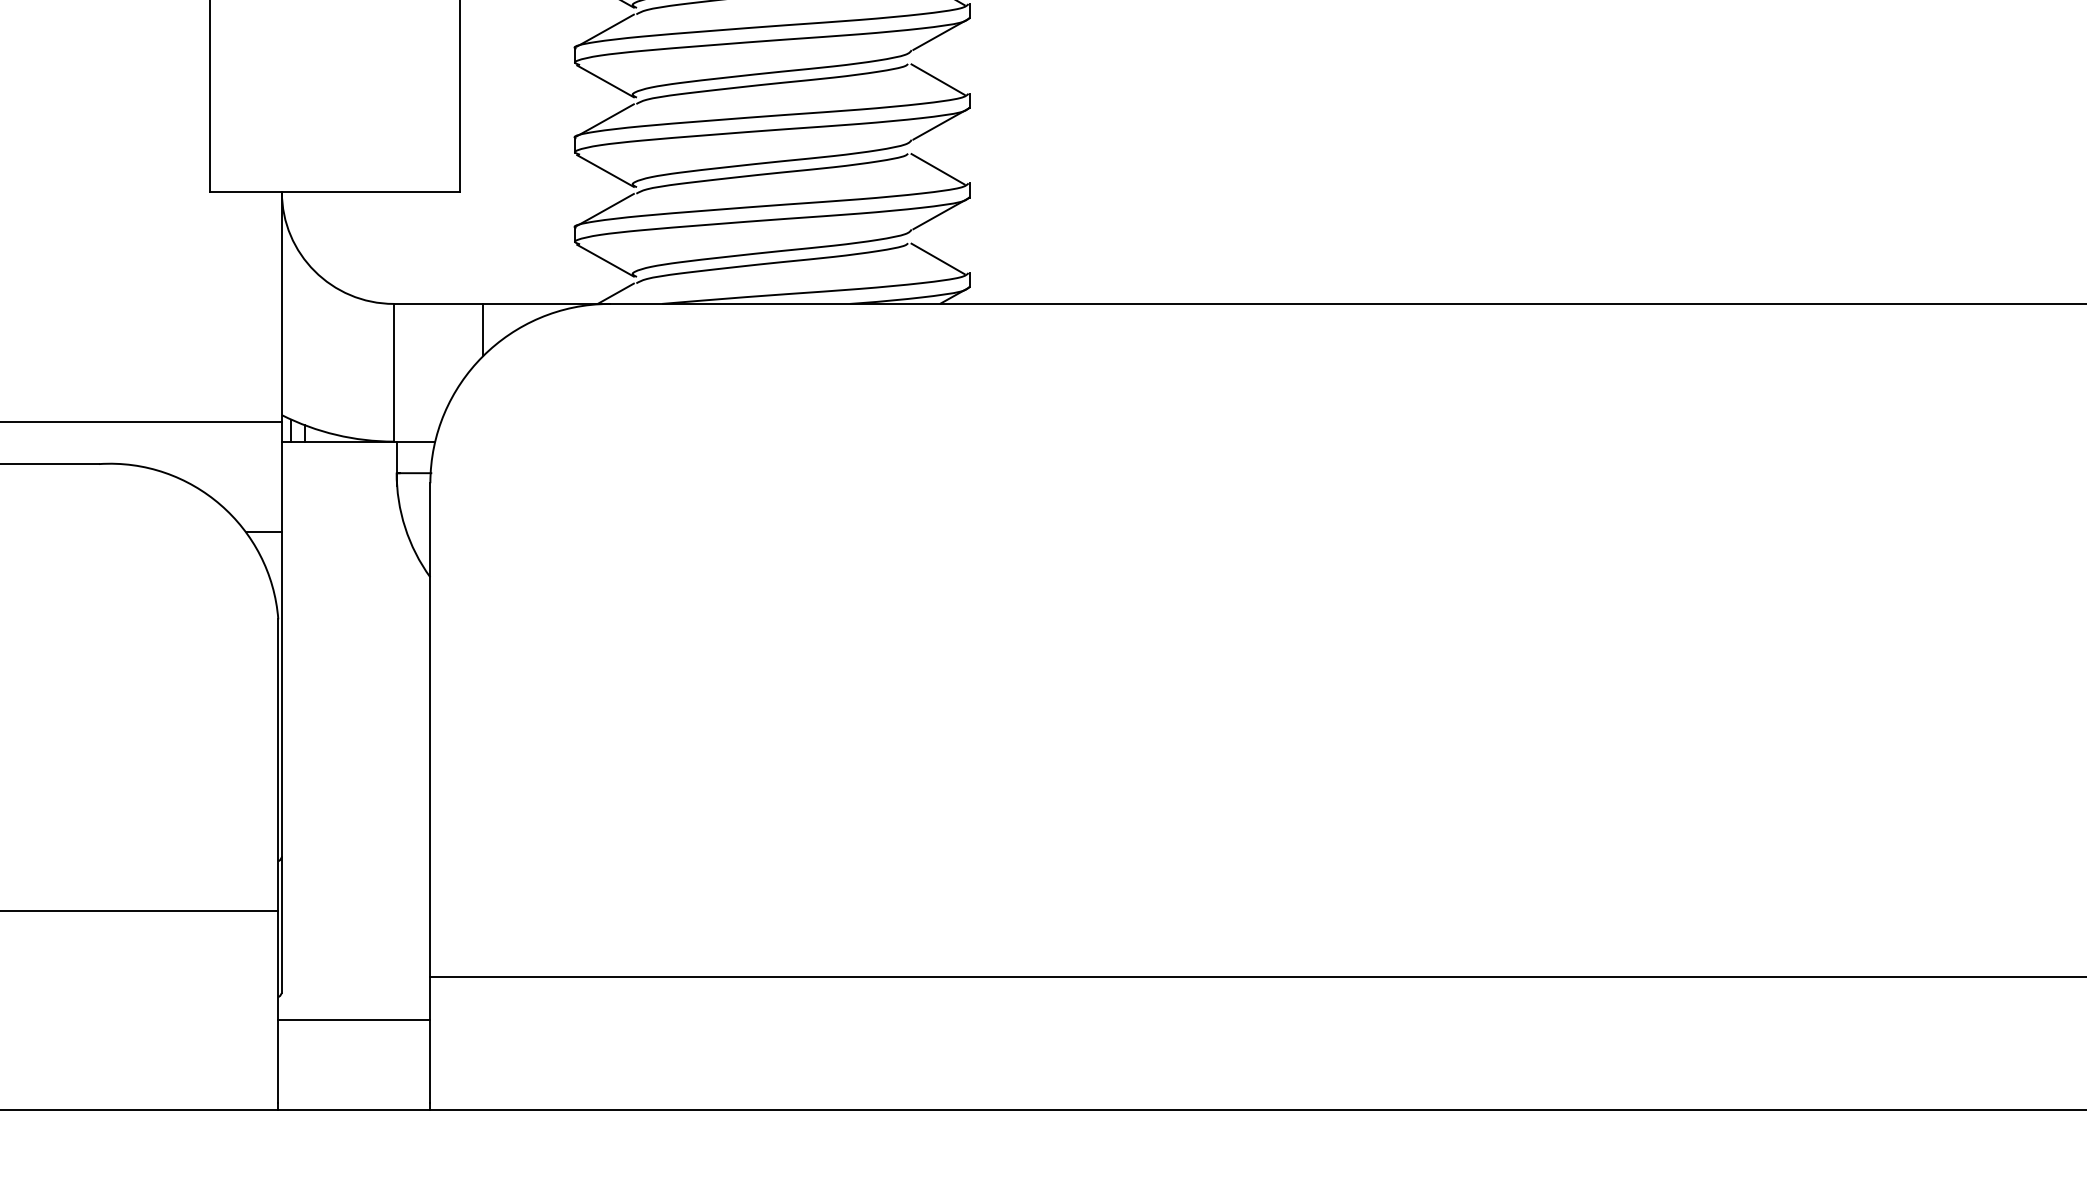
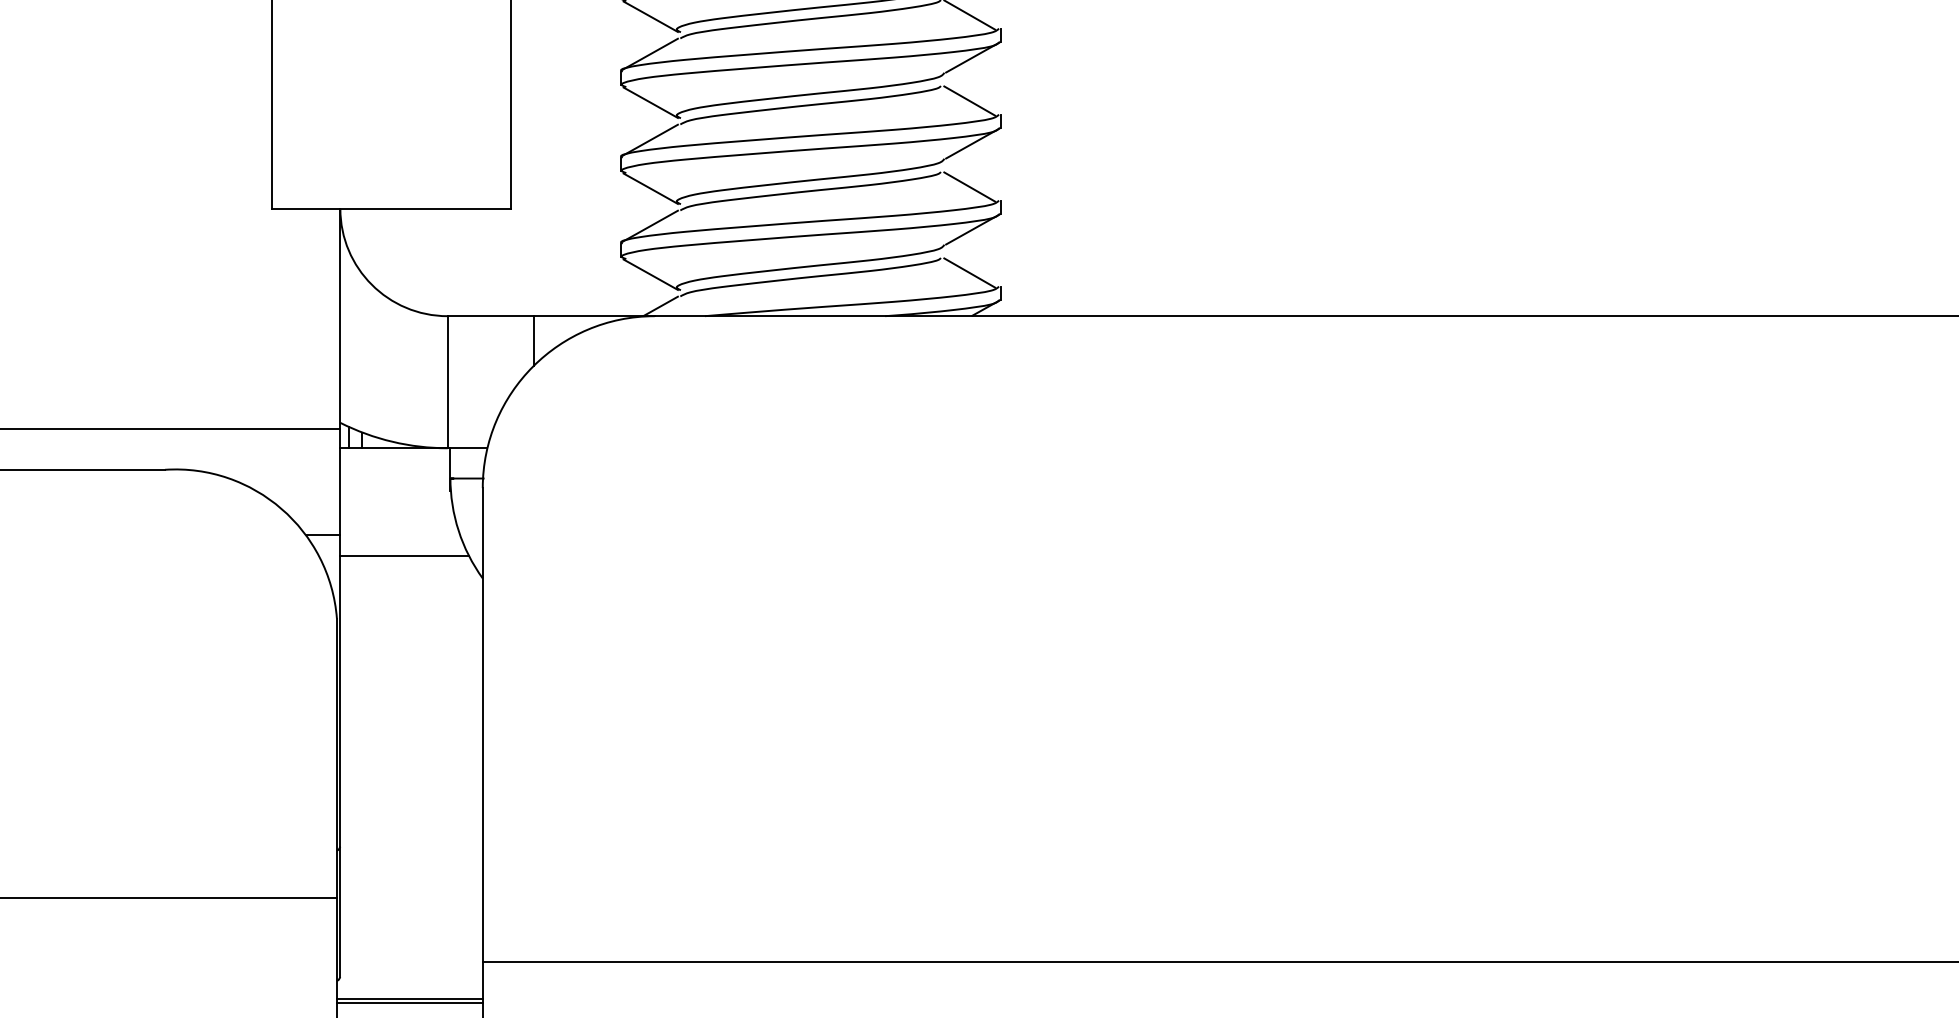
line: (348, 553) -> (404, 555), added
line: (354, 1015) -> (410, 998), added

